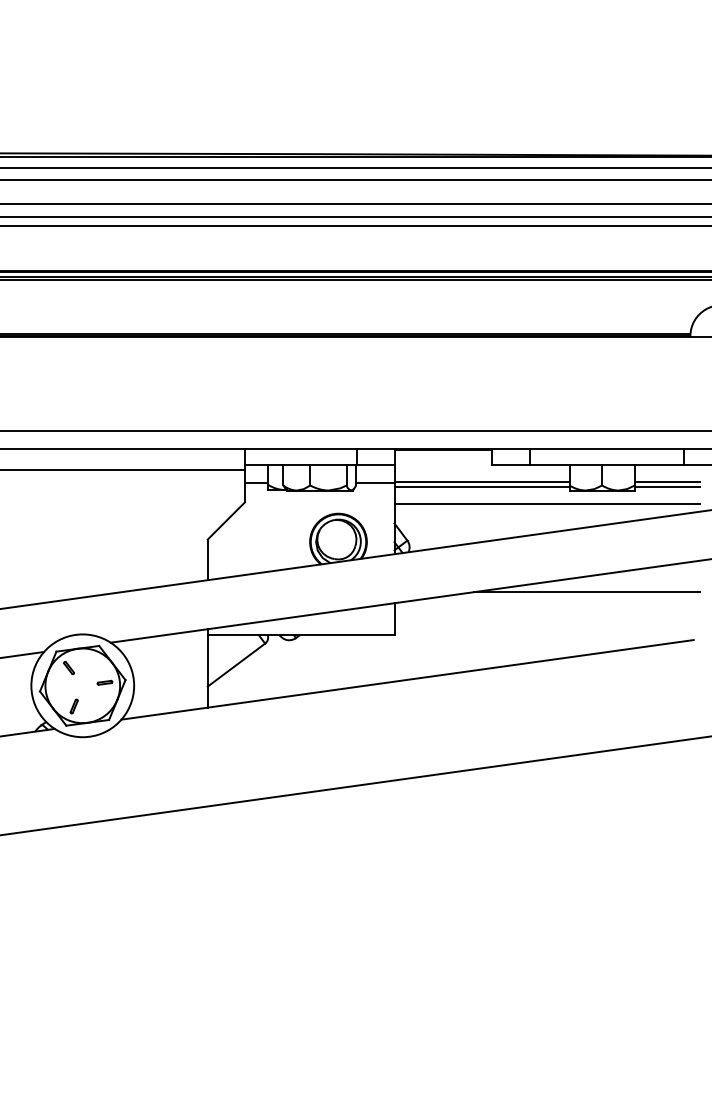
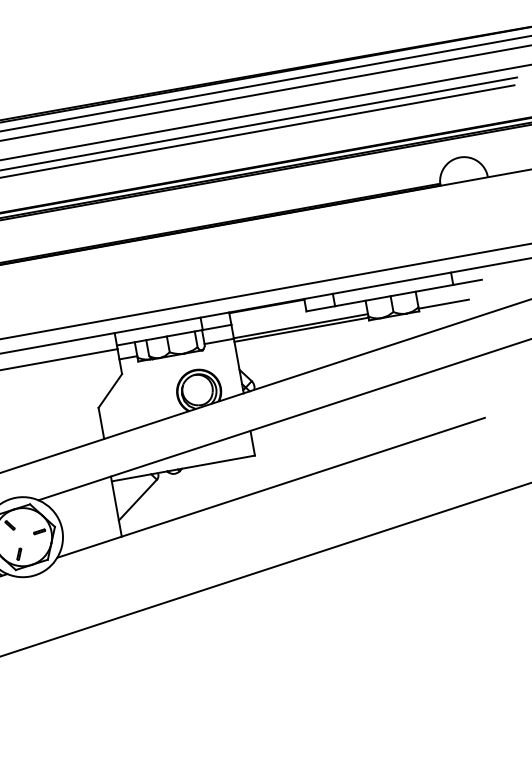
line: (667, 482) -> (443, 300), removed
line: (547, 503) -> (354, 333), removed
line: (586, 592) -> (396, 396), removed

